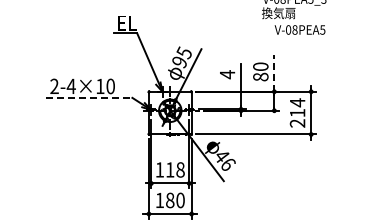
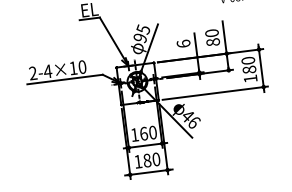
line: (274, 72) -> (224, 36), dashed -> solid
text: (227, 74) -> (183, 43), 4 -> 6
line: (89, 97) -> (65, 79), dashed -> solid
text: (297, 112) -> (249, 69), 214 -> 180
text: (175, 169) -> (148, 132), 118 -> 160

